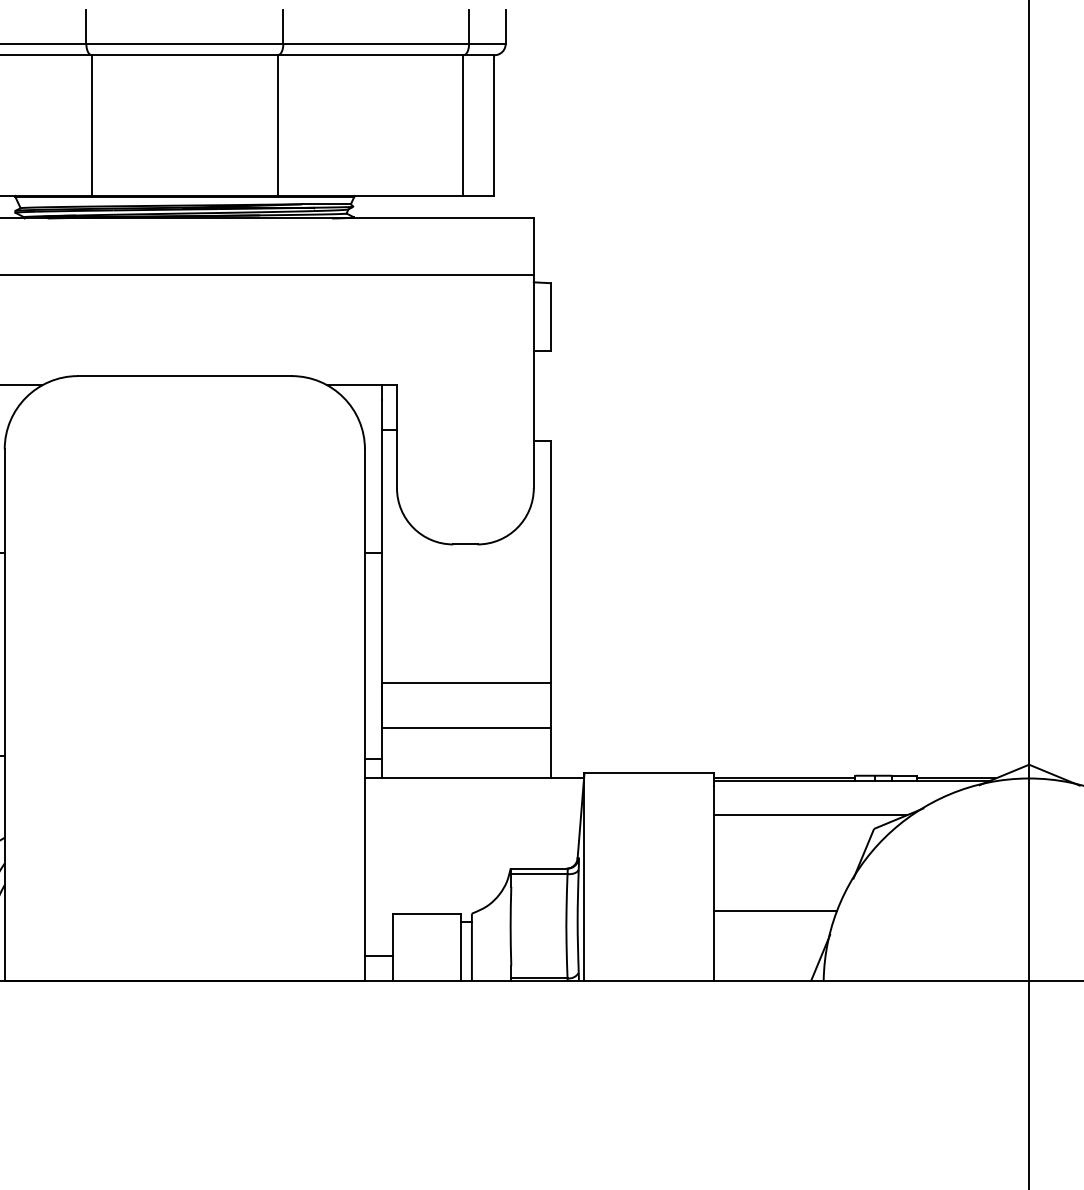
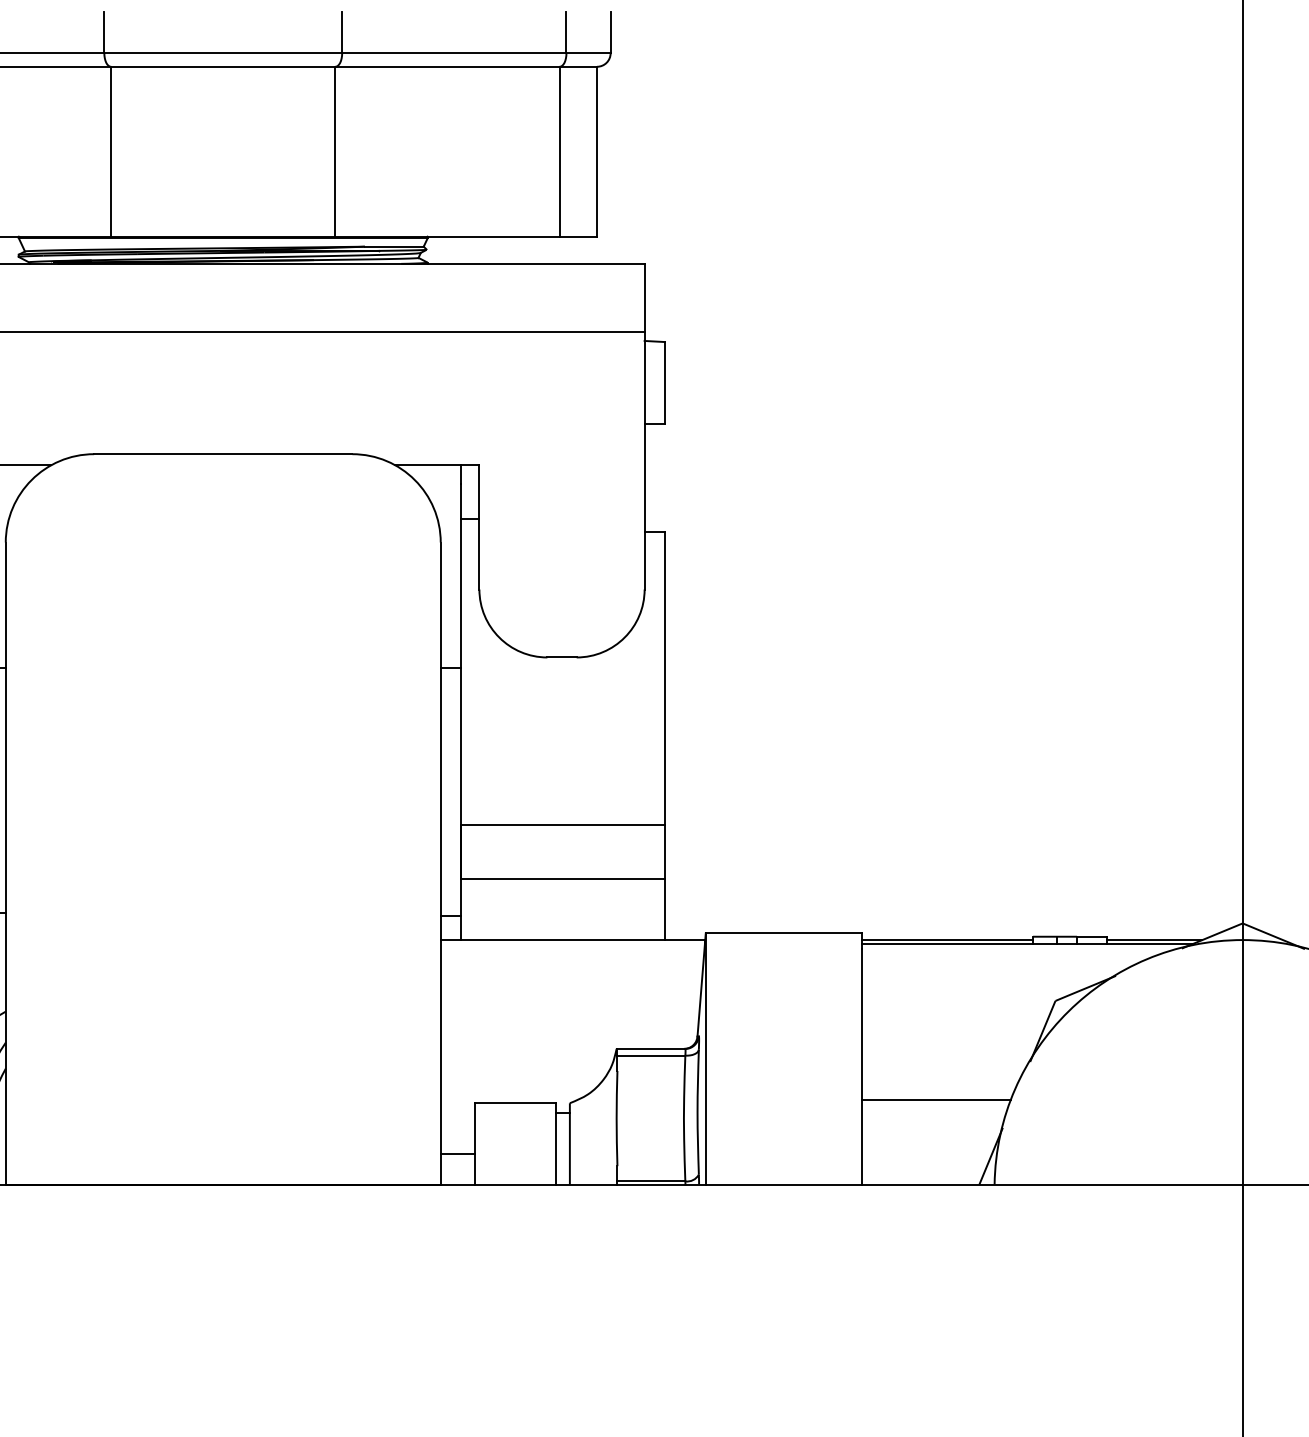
line: (810, 815) -> (978, 984), removed

